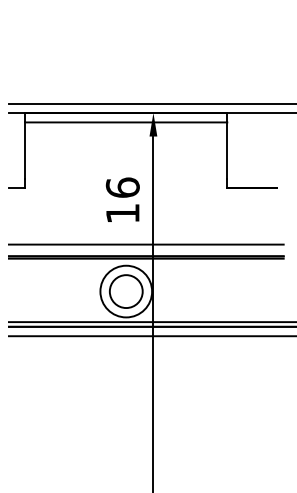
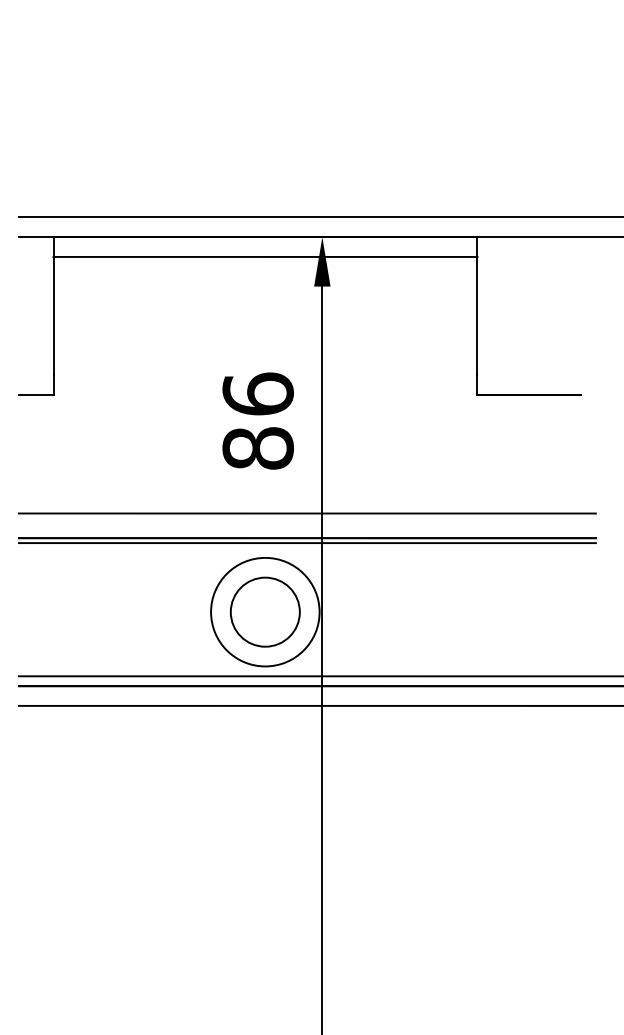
text: (122, 213) -> (257, 448), 16 -> 86

